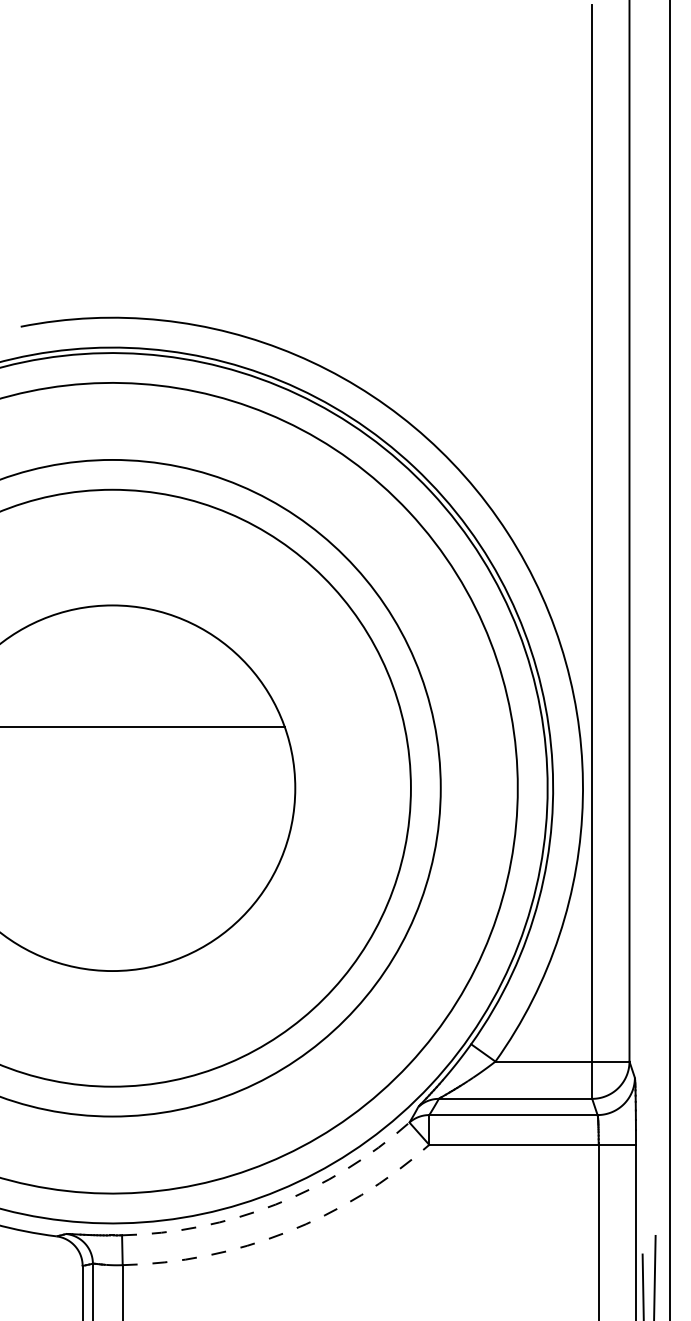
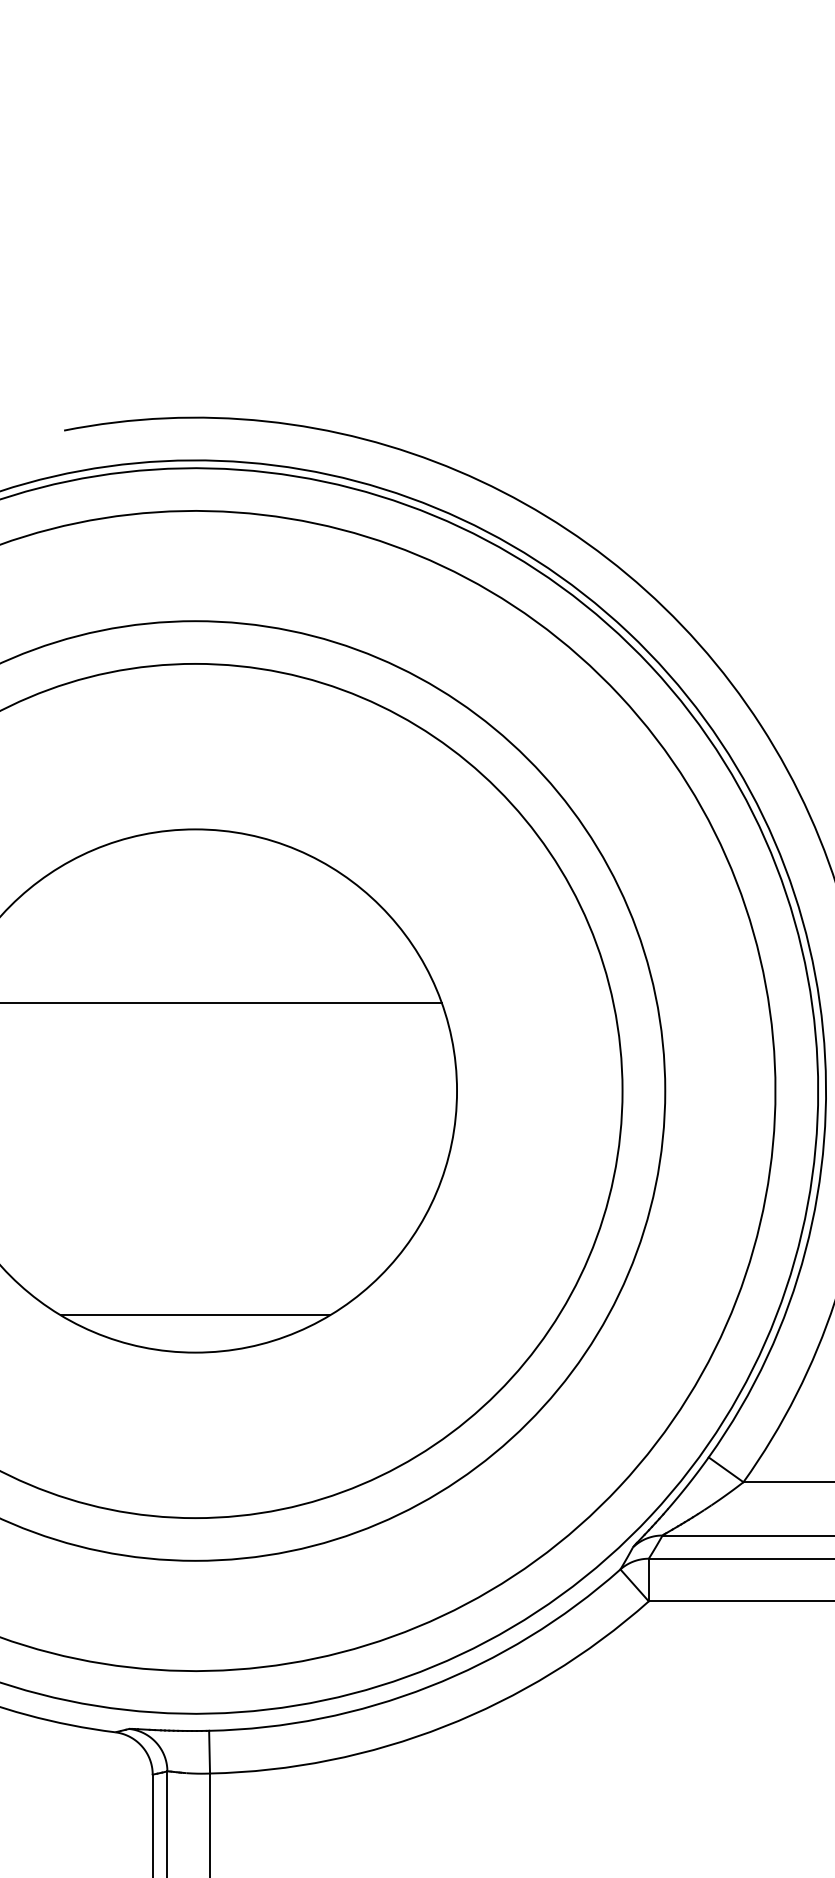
line: (112, 945) -> (195, 1316), added
arc: (275, 1204) -> (428, 1686), dashed -> solid
arc: (286, 1232) -> (444, 1726), dashed -> solid

